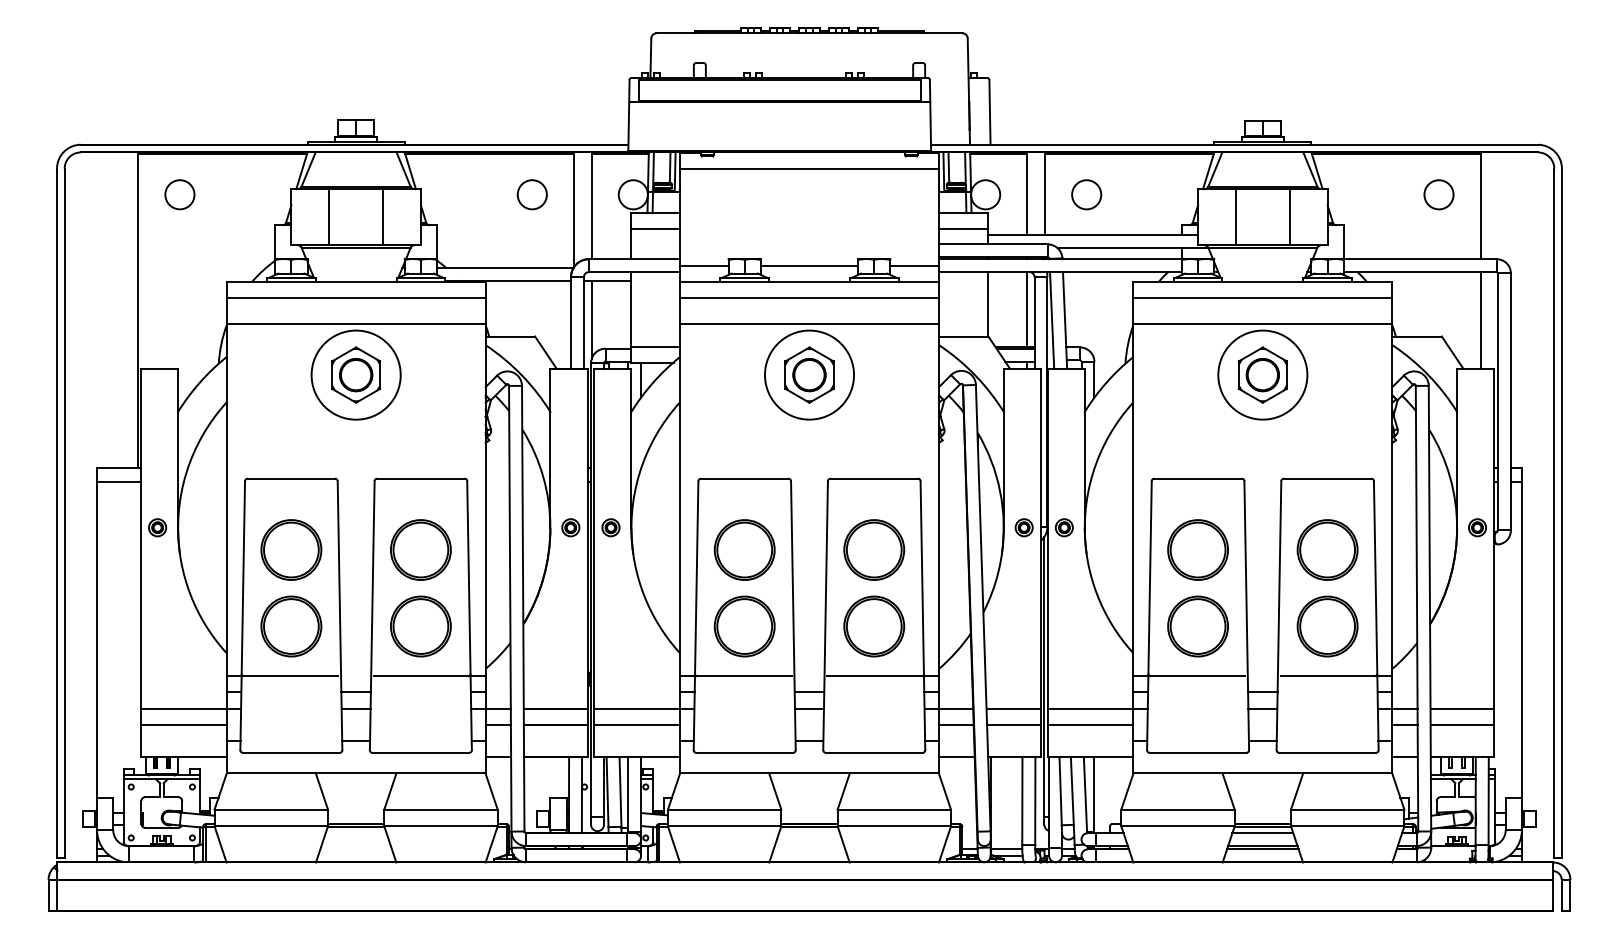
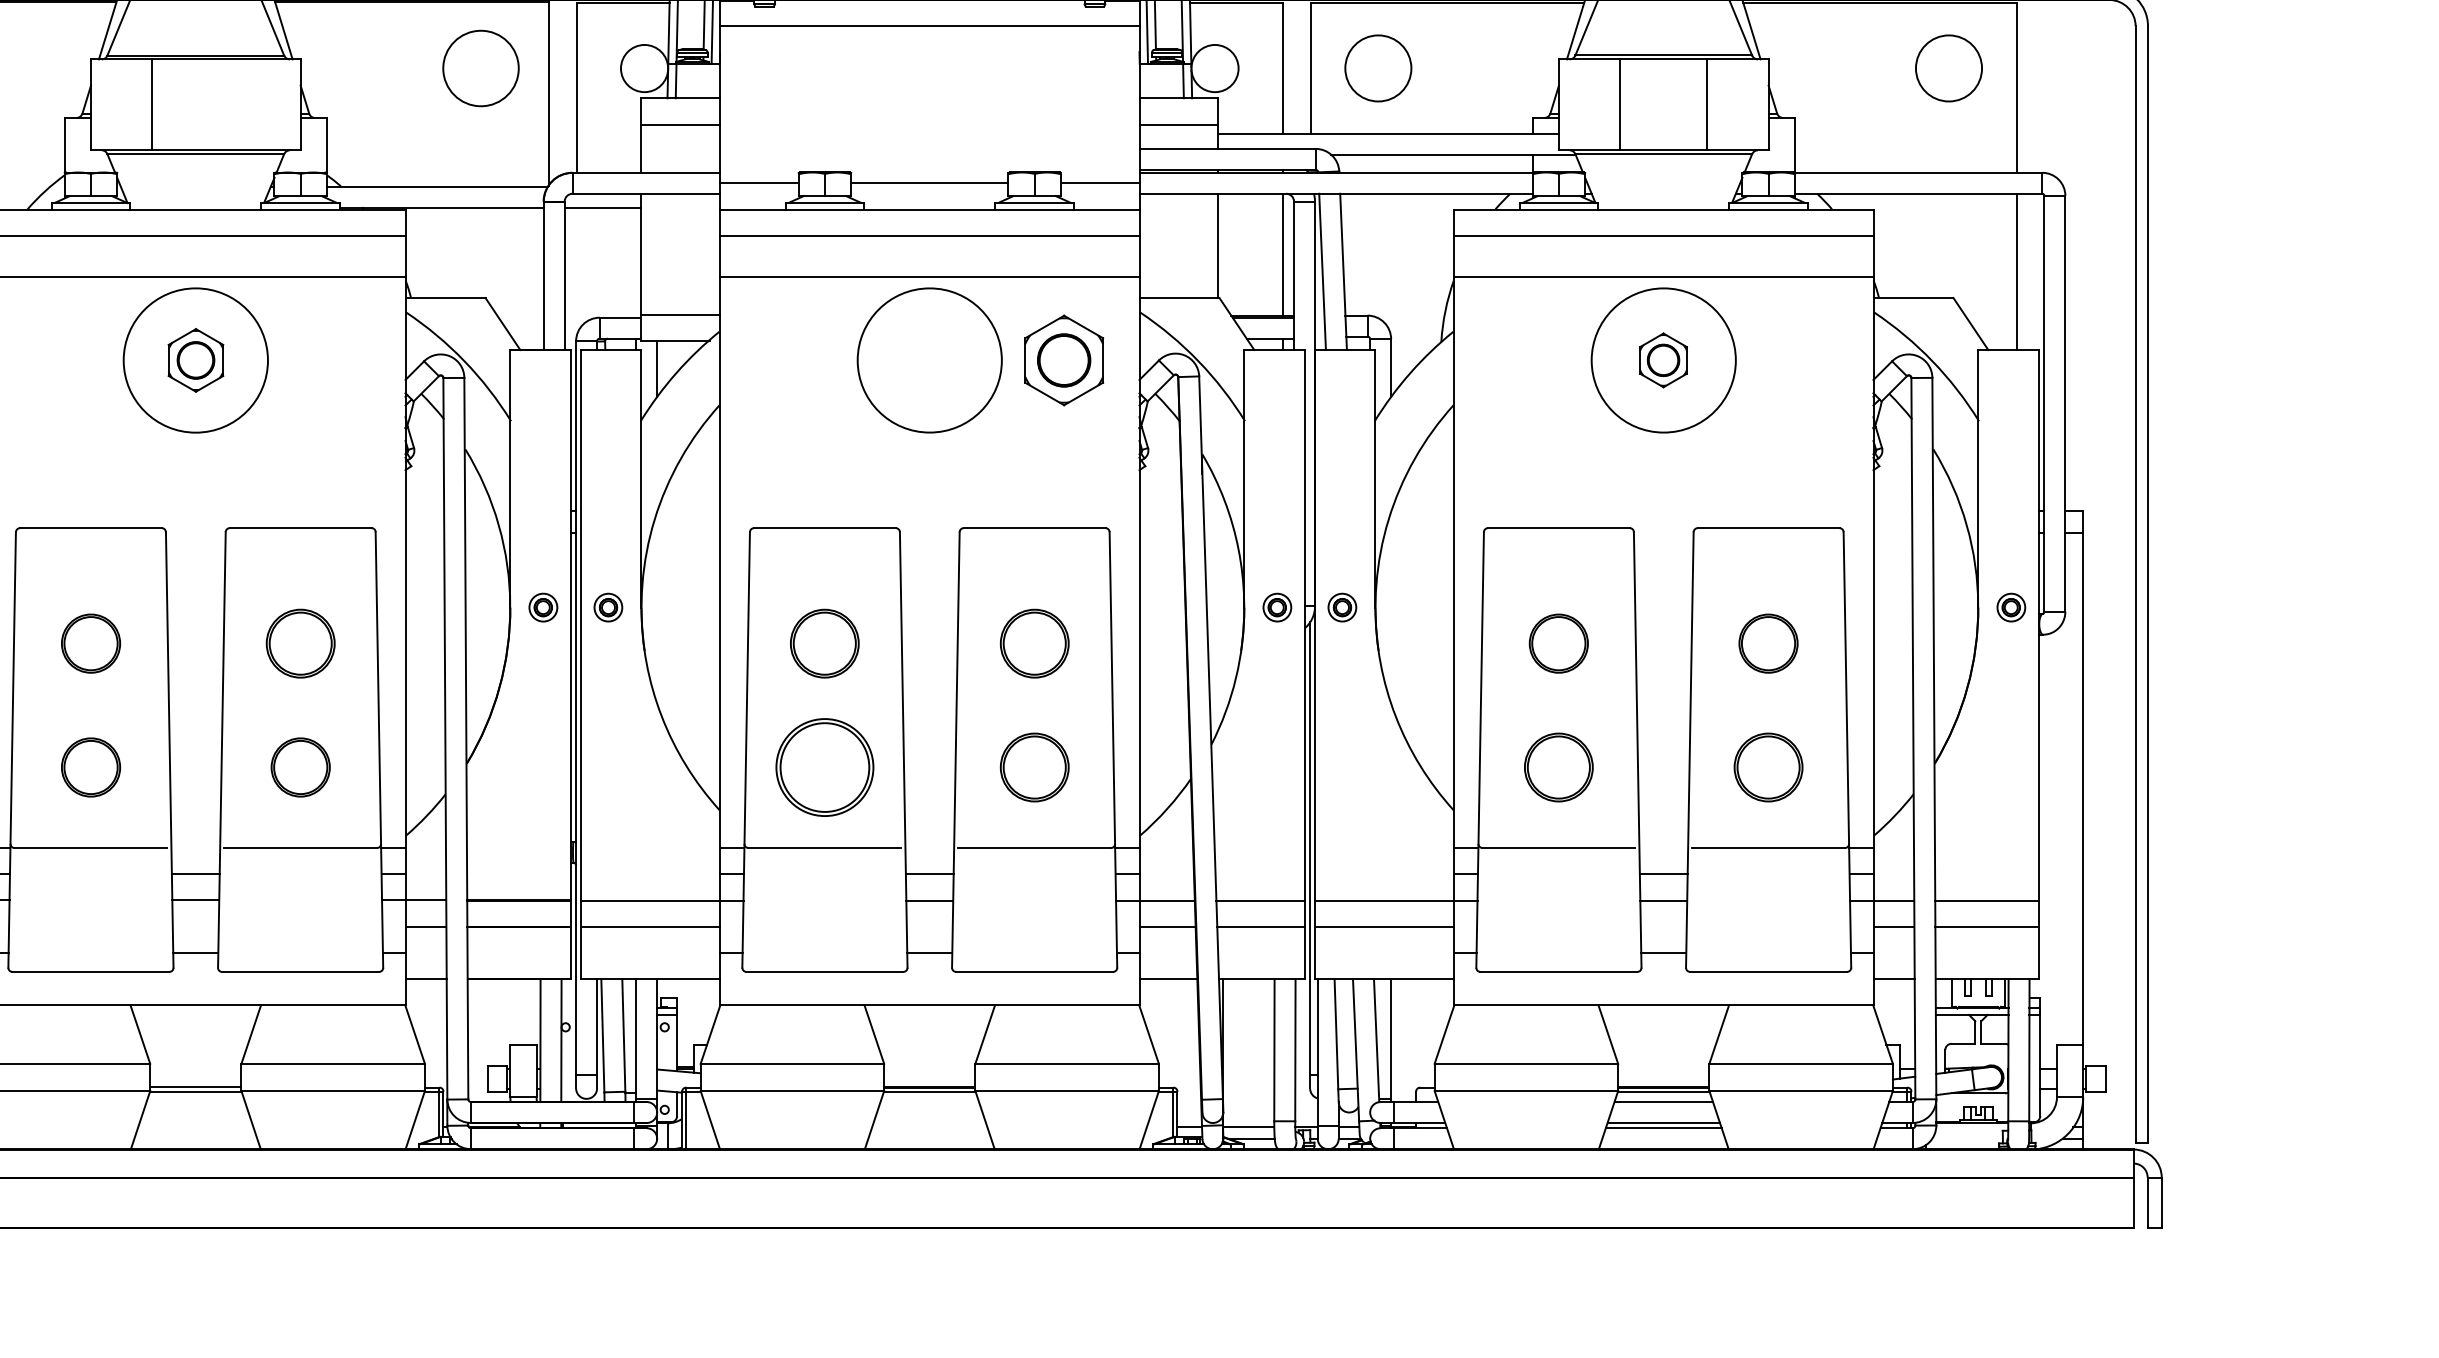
circle: (531, 194) -> (479, 68), size x1.6
circle: (1086, 194) -> (1378, 68), size x1.4
circle: (1438, 194) -> (1948, 68), size x1.4
line: (382, 217) -> (238, 105), removed
line: (591, 319) -> (576, 270), removed
part: (356, 374) -> (196, 359), size x0.7
part: (809, 374) -> (1064, 359), moved
part: (1262, 374) -> (1663, 359), size x0.6
part: (291, 549) -> (91, 642), size x0.6
part: (420, 549) -> (300, 642), size x0.7
part: (744, 549) -> (824, 642), size x0.7
part: (874, 549) -> (1035, 642), size x0.7
part: (1197, 549) -> (1557, 642), size x0.6
part: (1327, 549) -> (1768, 642), size x0.6
part: (291, 626) -> (91, 767), size x0.6
part: (420, 626) -> (300, 767), size x0.6
part: (874, 626) -> (1035, 767), size x0.7
part: (1197, 626) -> (1557, 767), size x0.7
part: (1327, 626) -> (1768, 767), size x0.7

